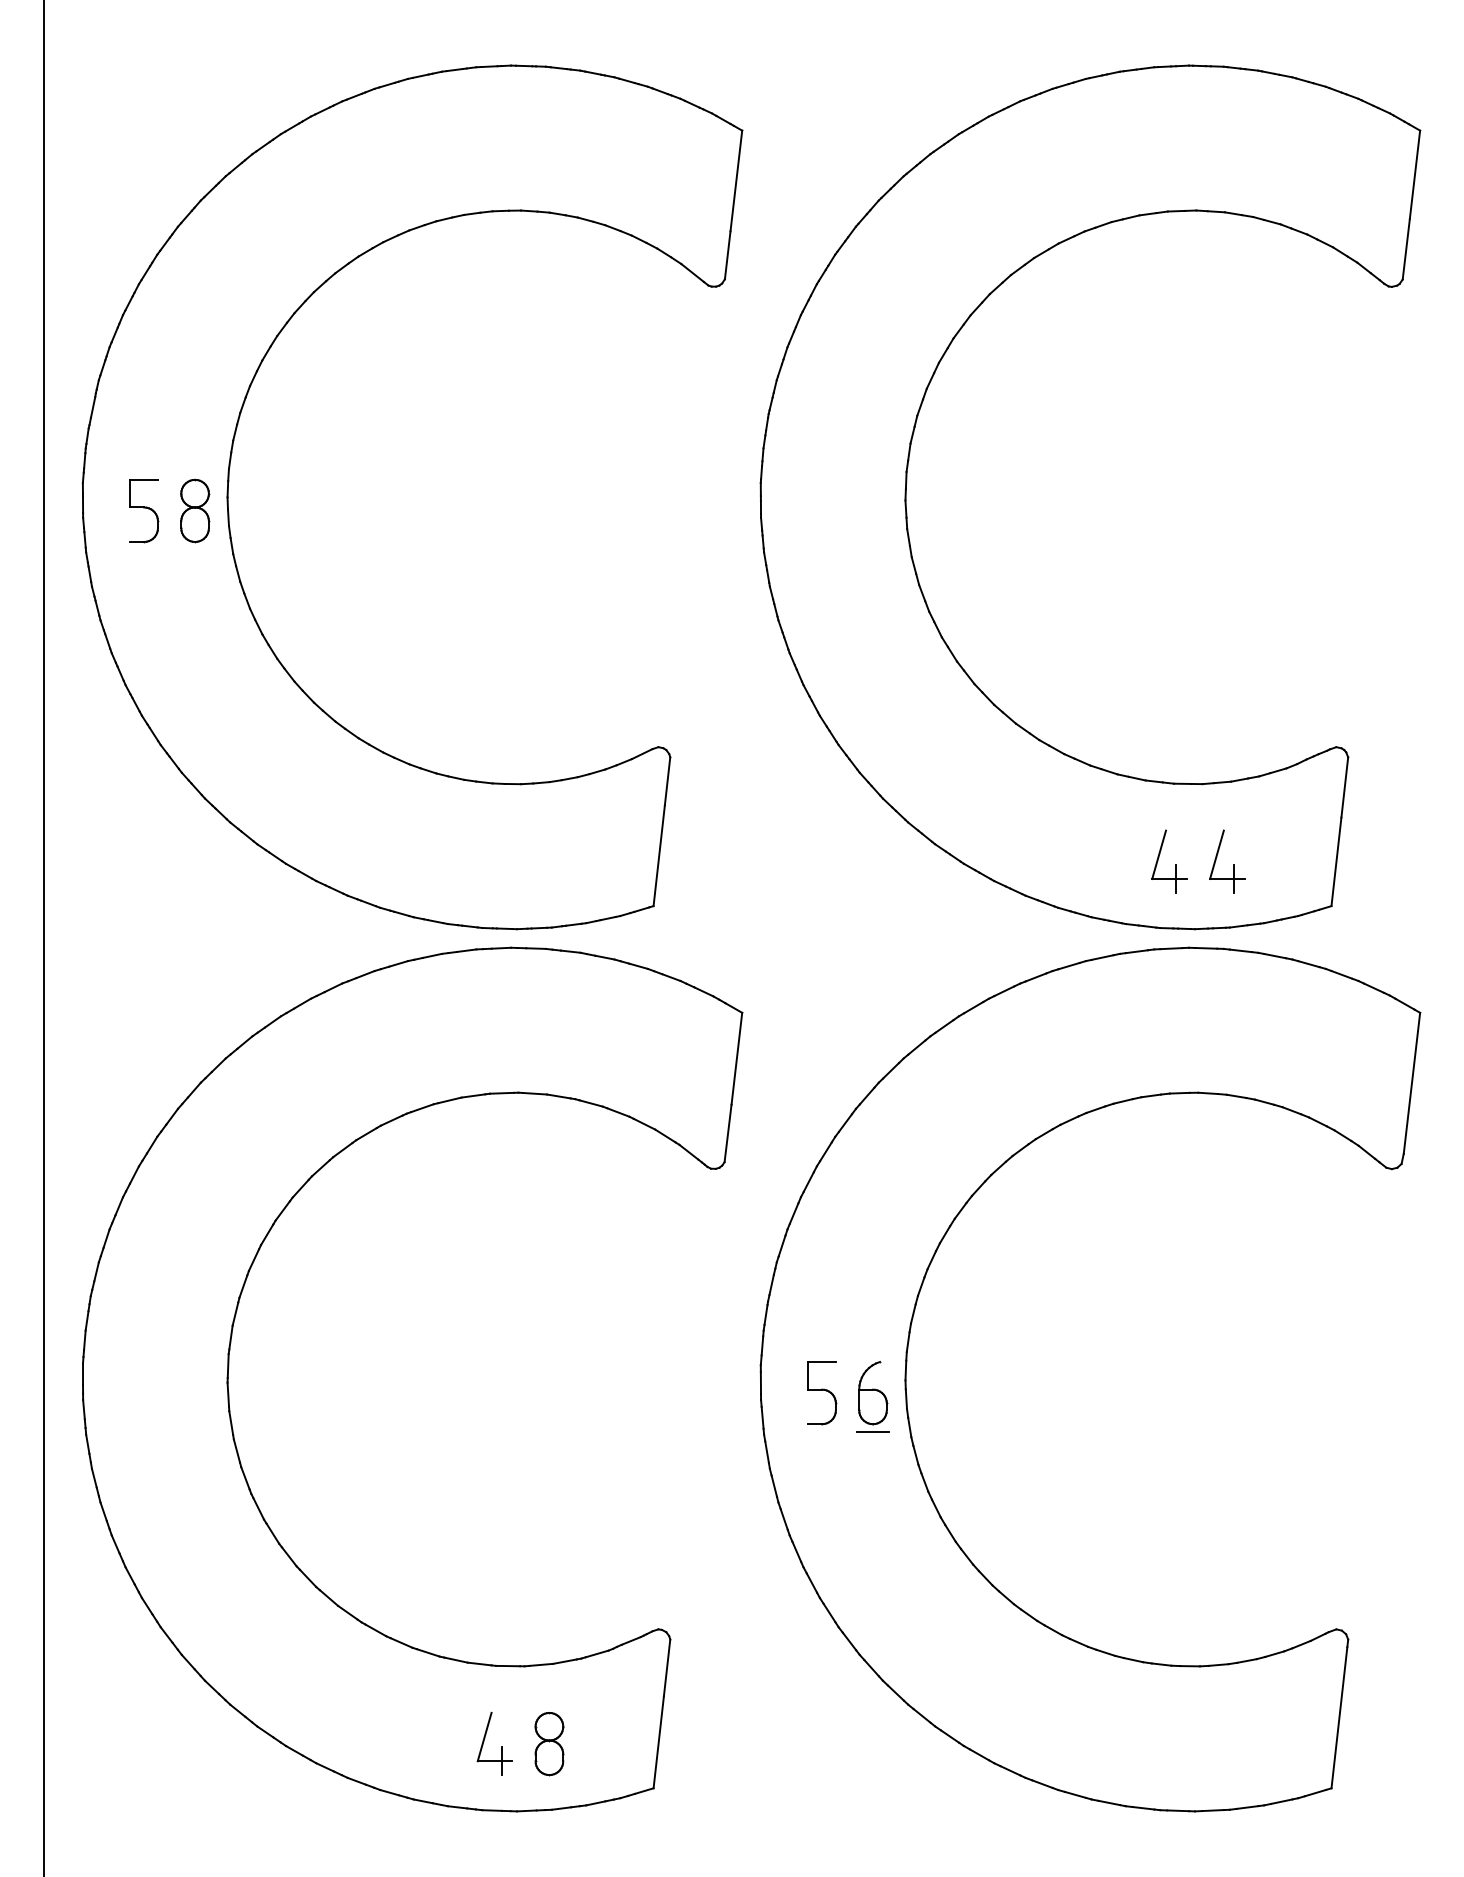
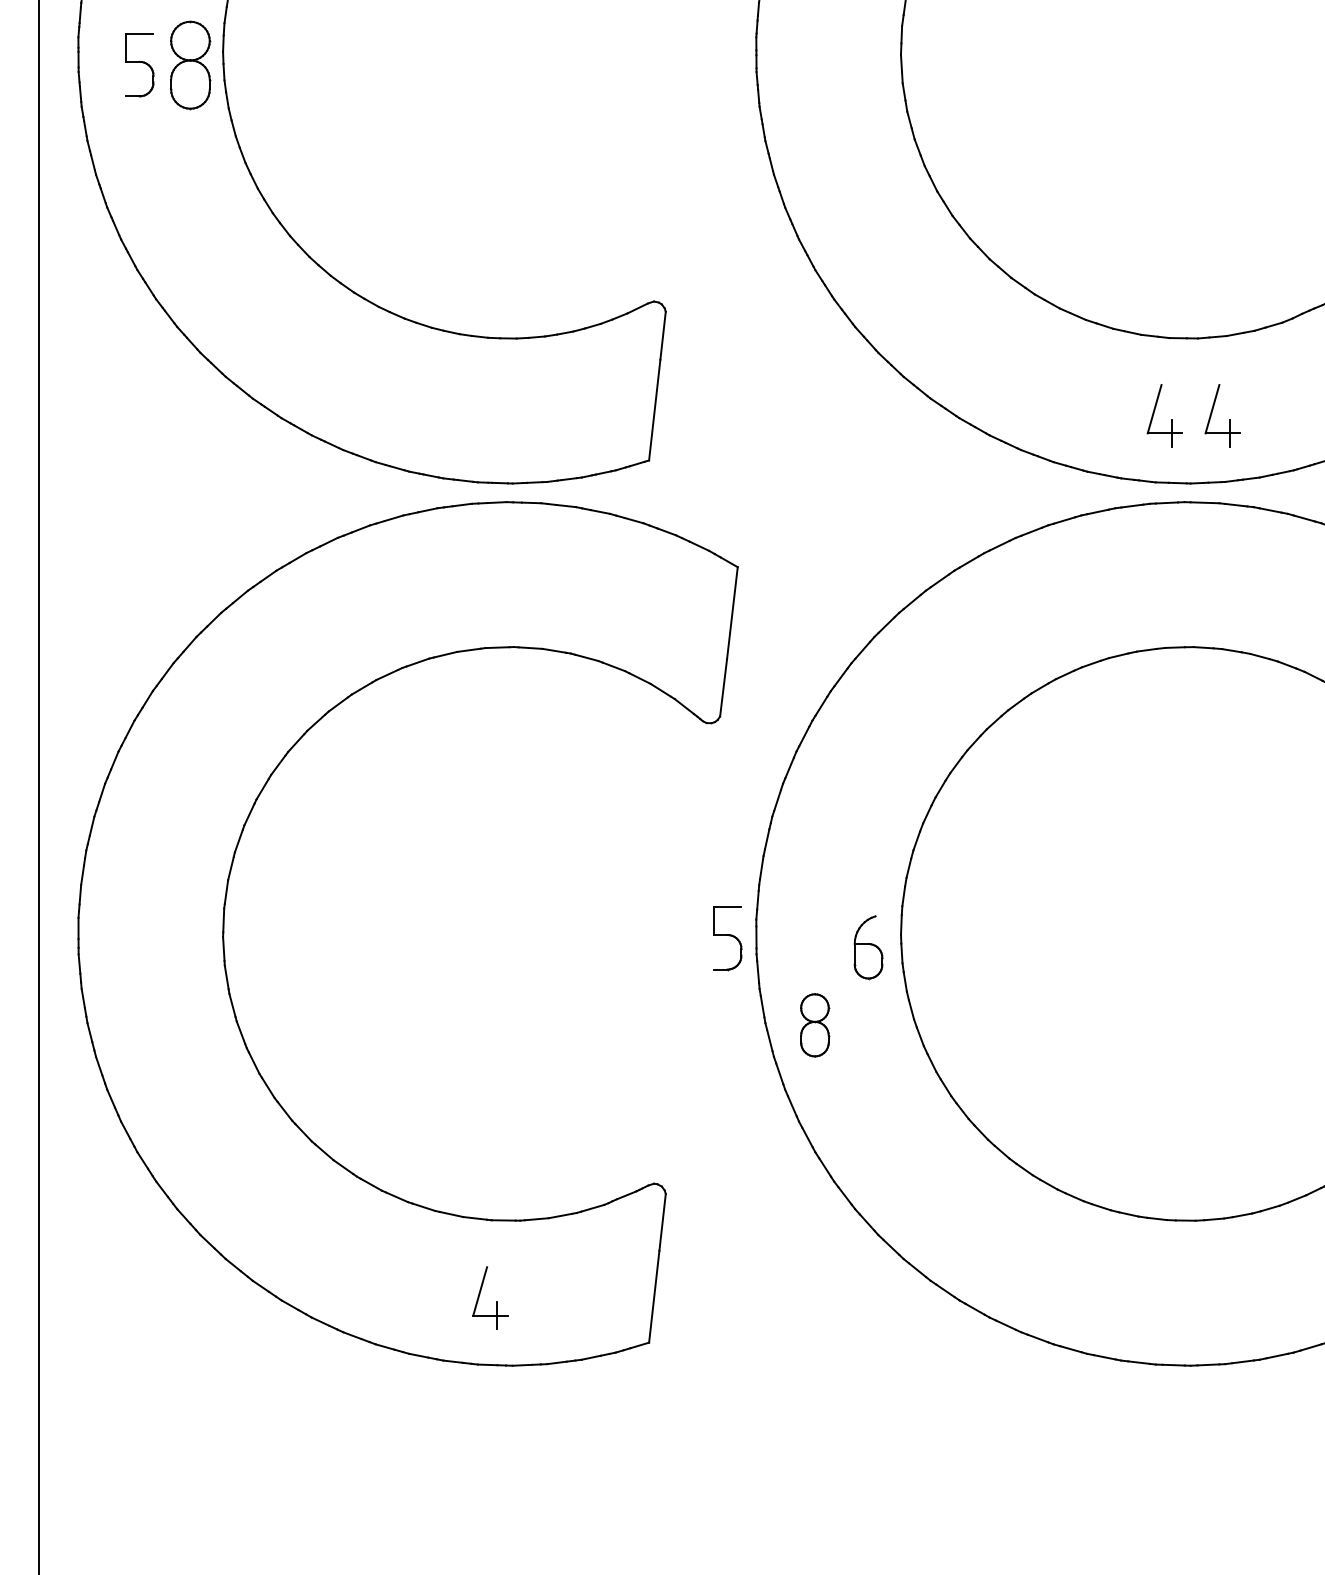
part: (195, 510) -> (191, 64), size x1.4
part: (822, 1393) -> (728, 938), moved
line: (872, 1431) -> (868, 985), removed
part: (549, 1744) -> (815, 1025), moved

